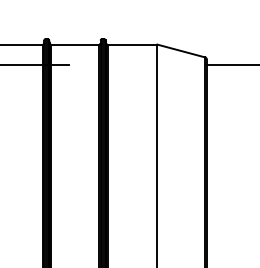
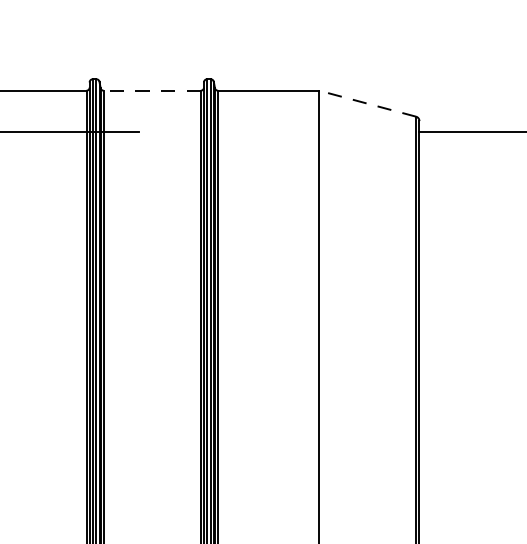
line: (75, 44) -> (152, 90), solid -> dashed
line: (181, 51) -> (367, 104), solid -> dashed

